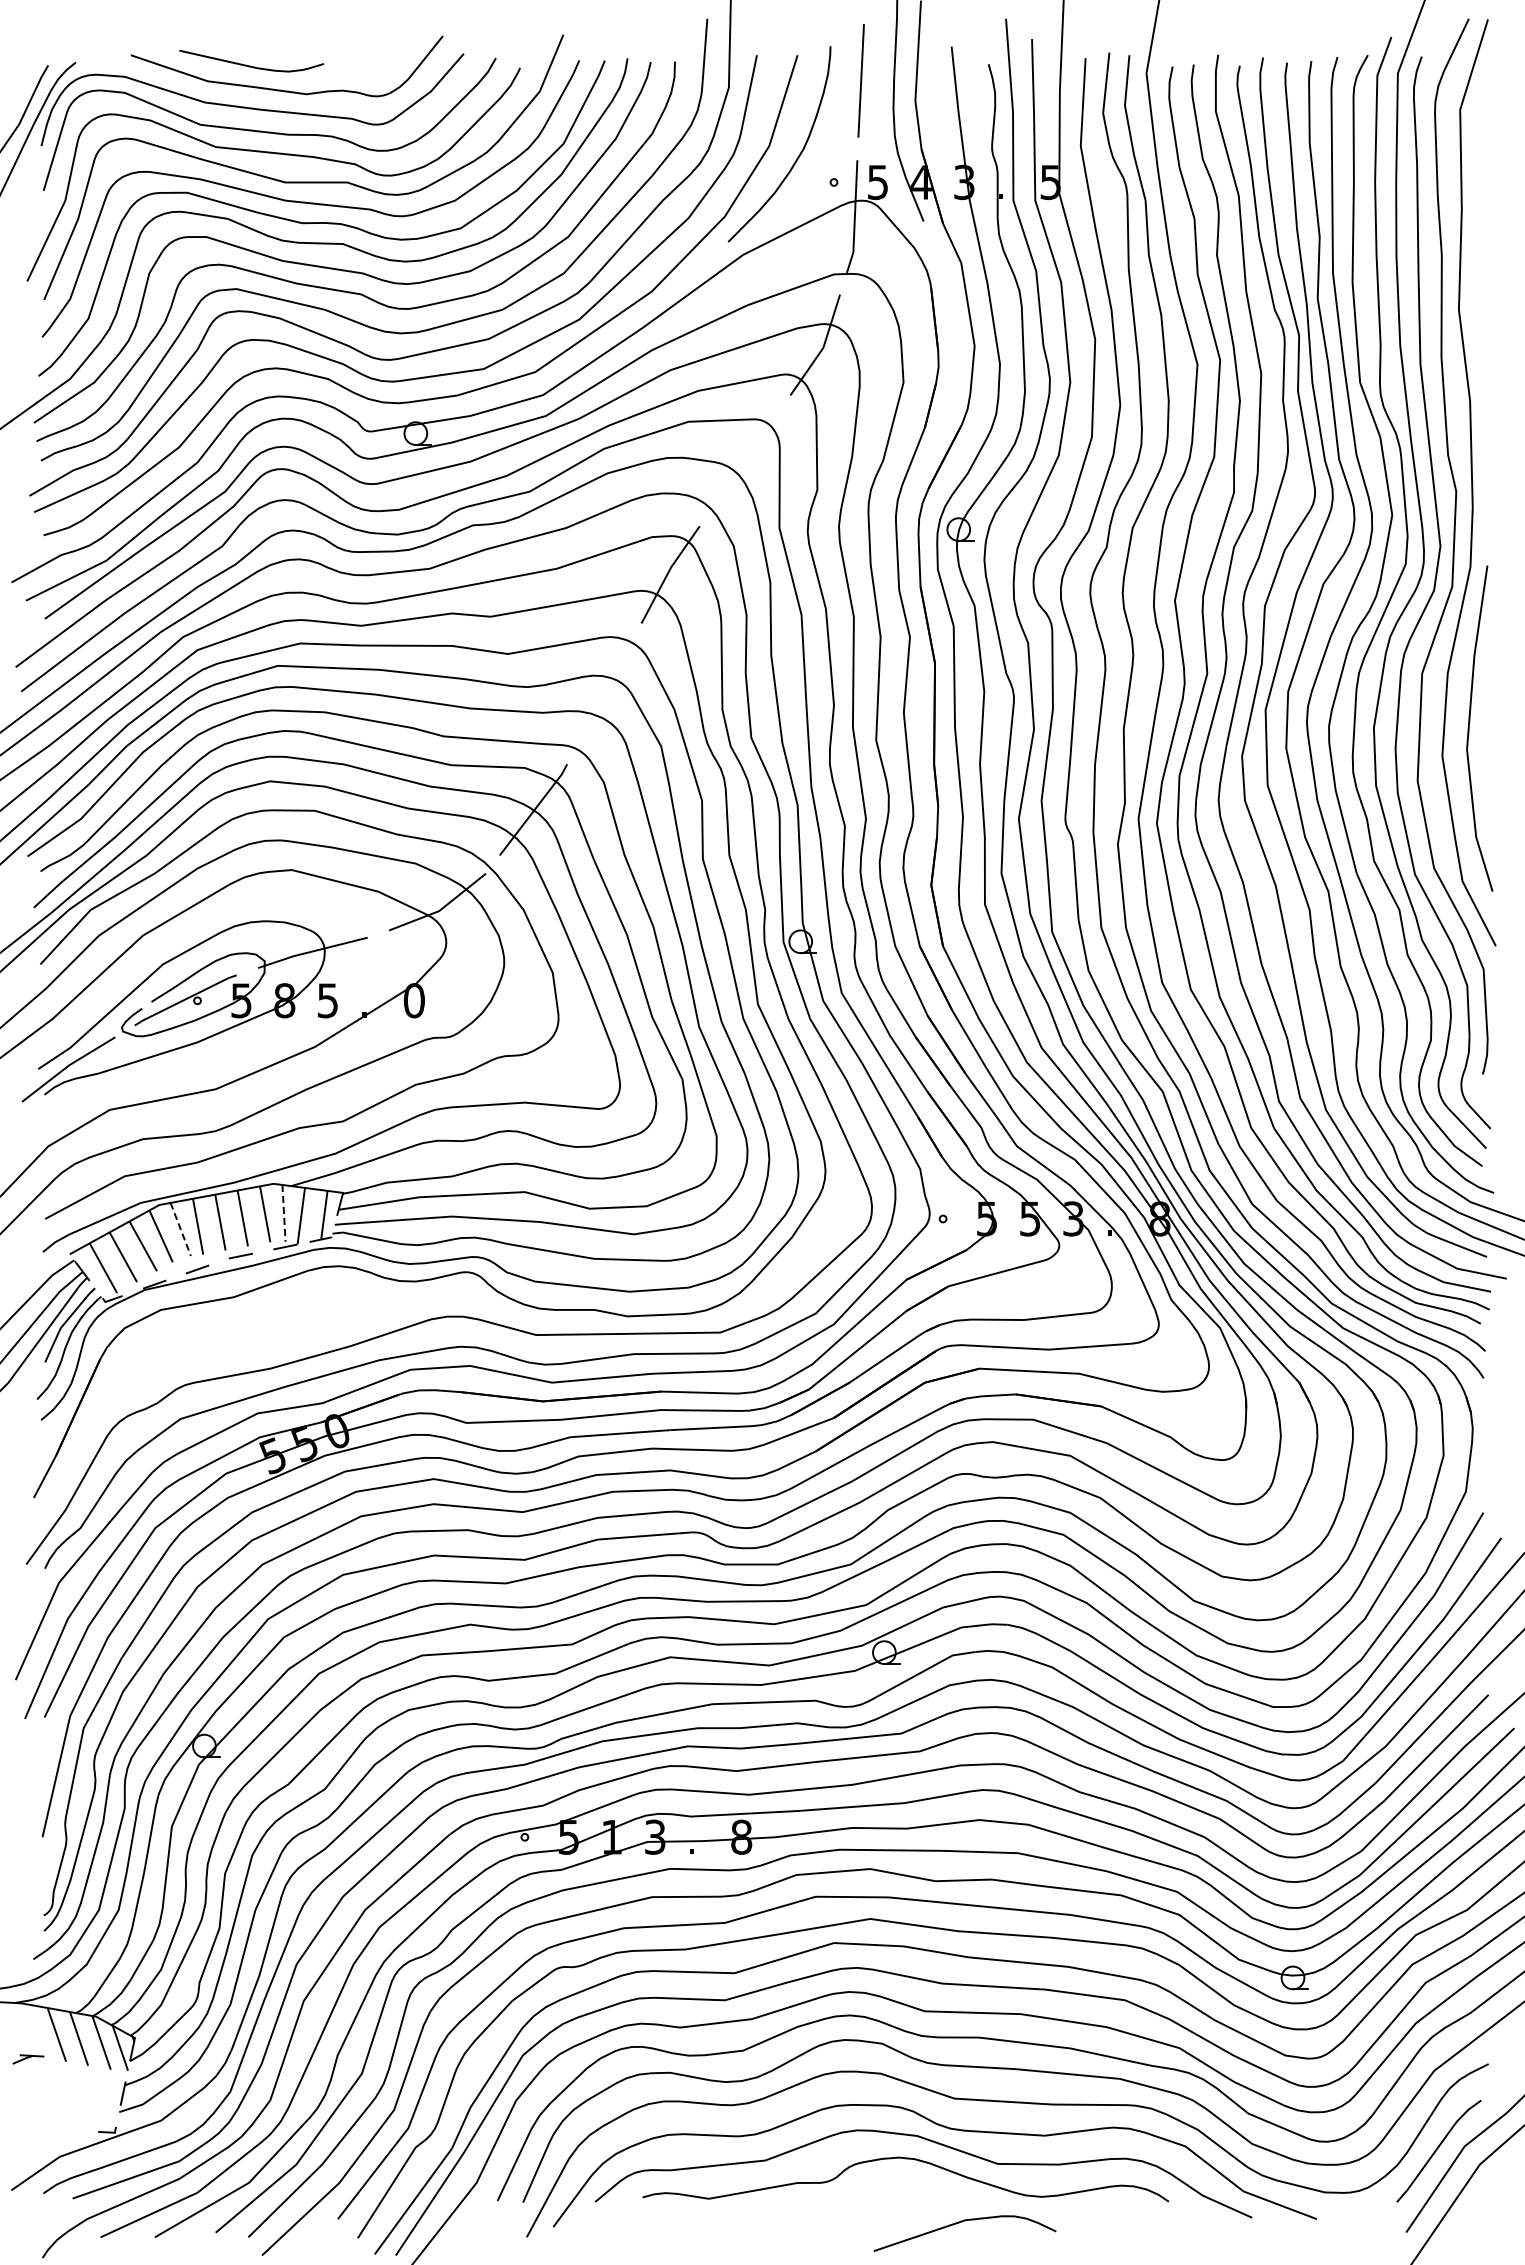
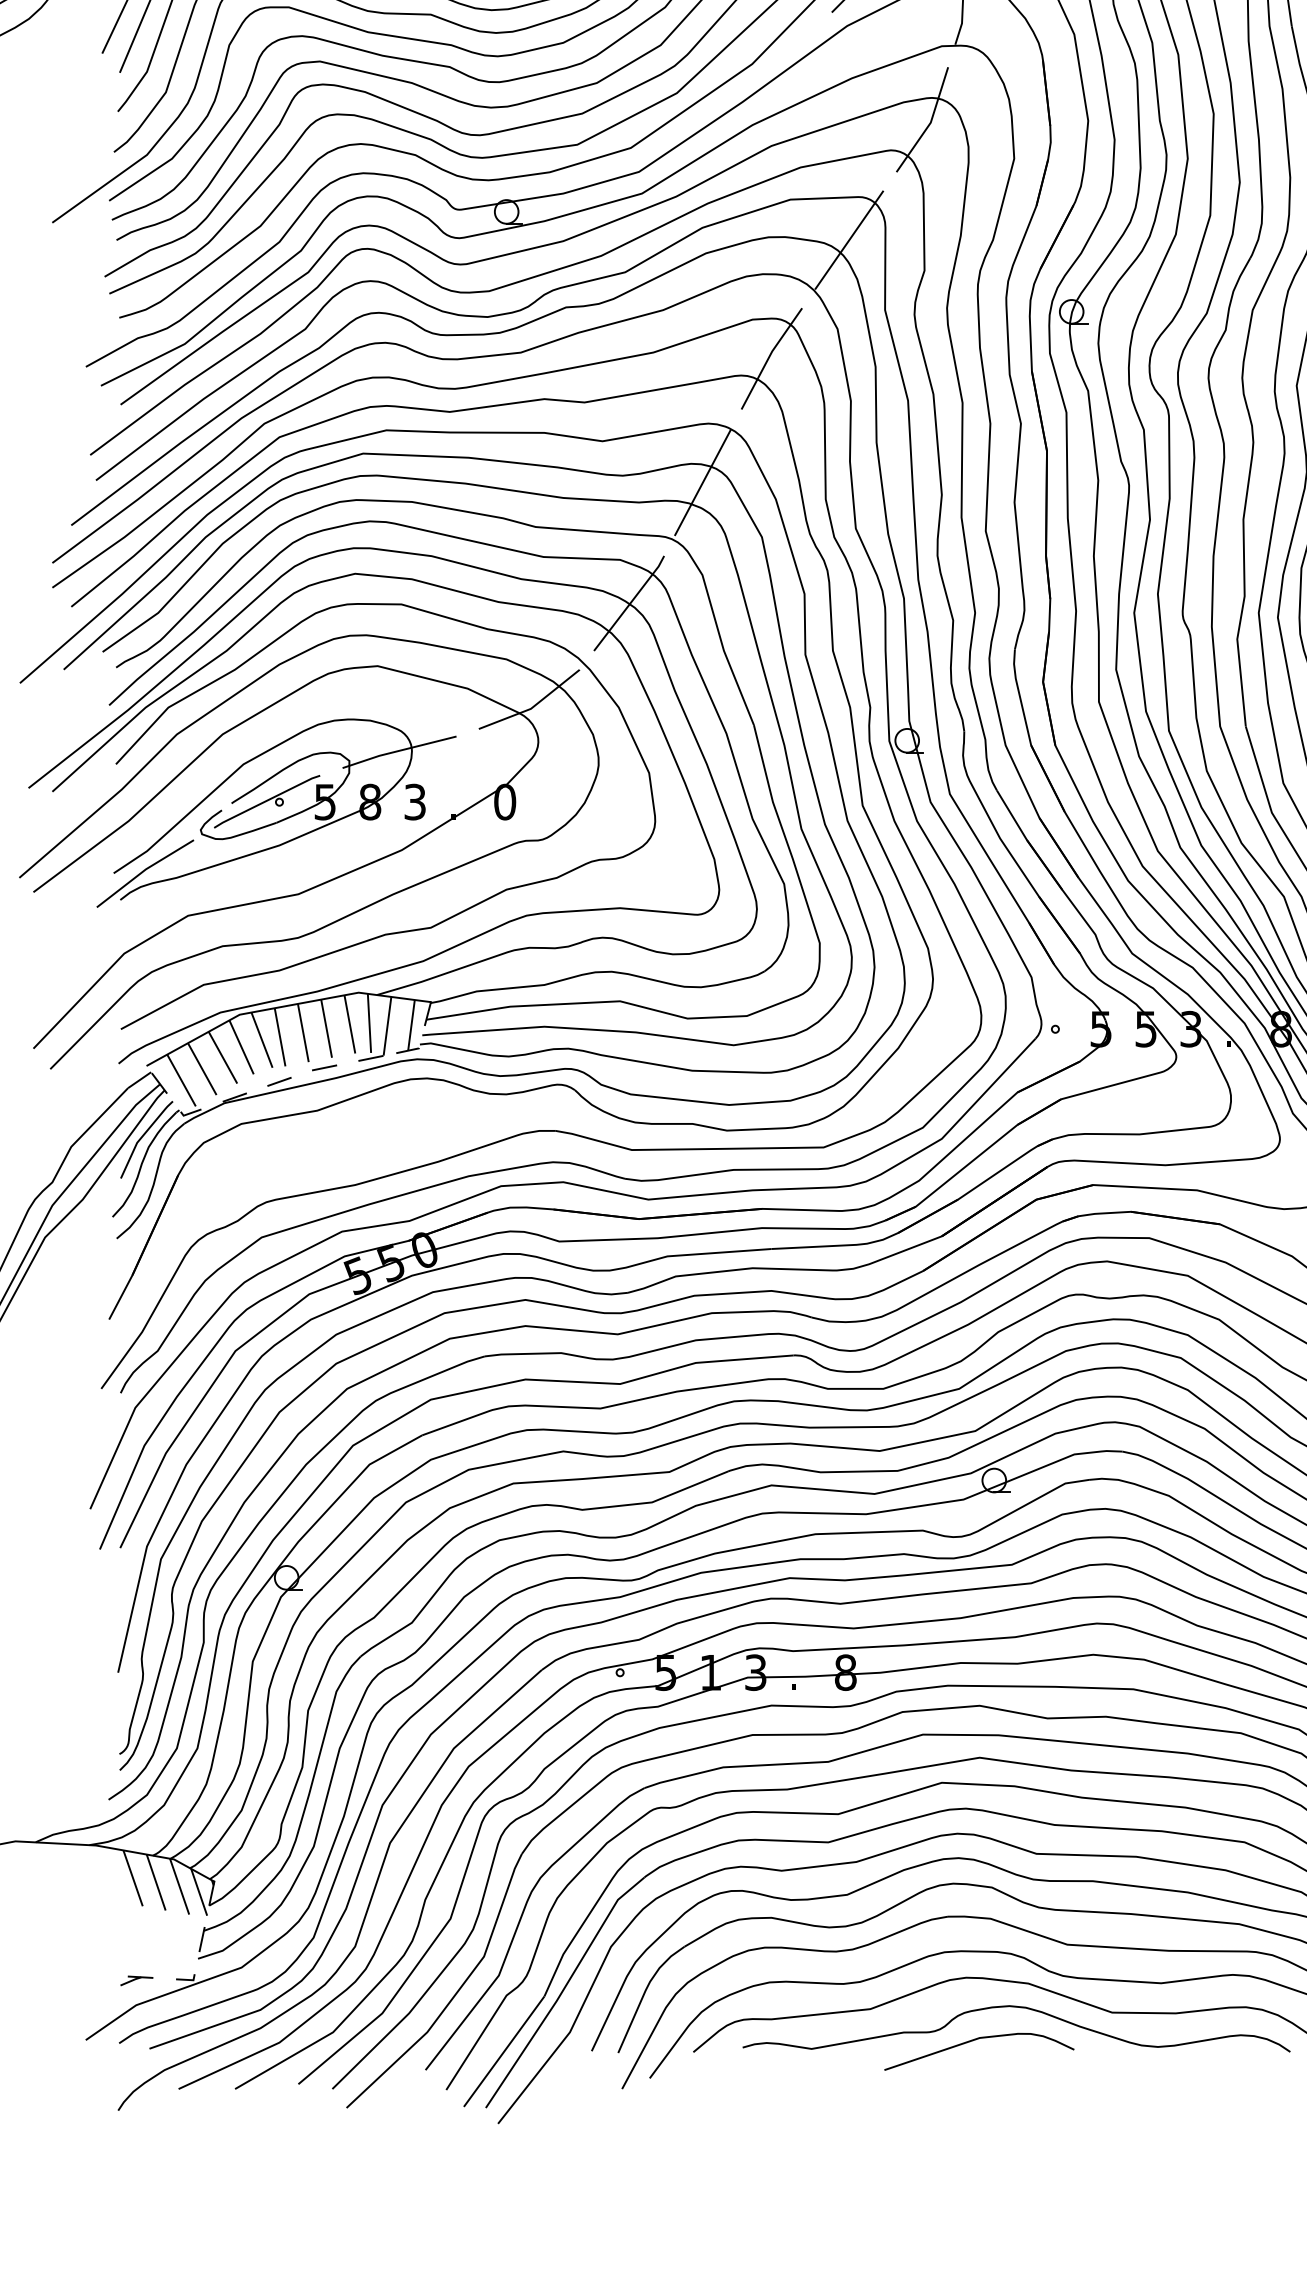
line: (744, 460) -> (848, 239), added
line: (603, 693) -> (701, 482), added
text: (327, 1000) -> (414, 801), 5 -> 3
line: (284, 1213) -> (369, 1023), dashed -> solid
line: (180, 1229) -> (261, 1040), dashed -> solid
part: (28, 2059) -> (136, 1980), moved
curve: (962, 2222) -> (976, 2040), moved

